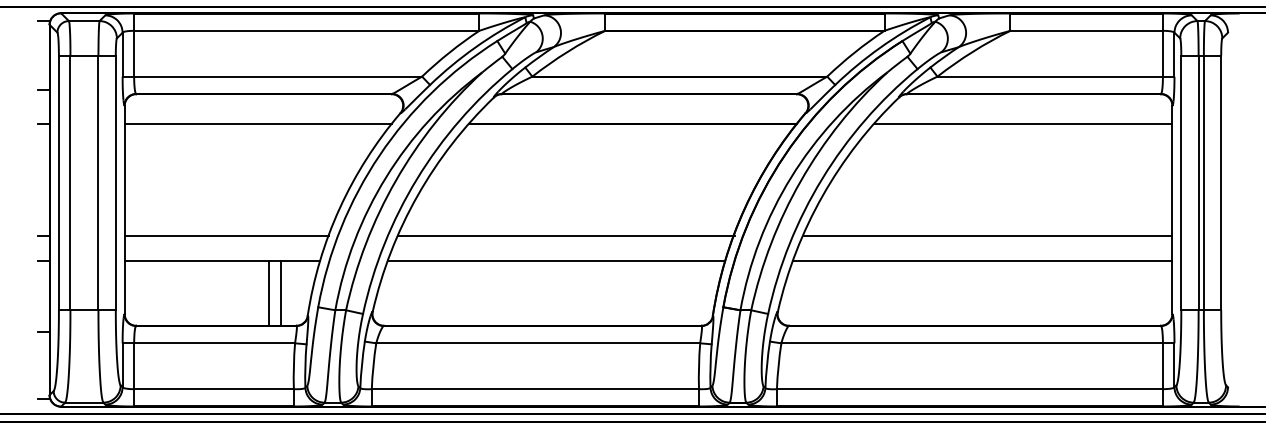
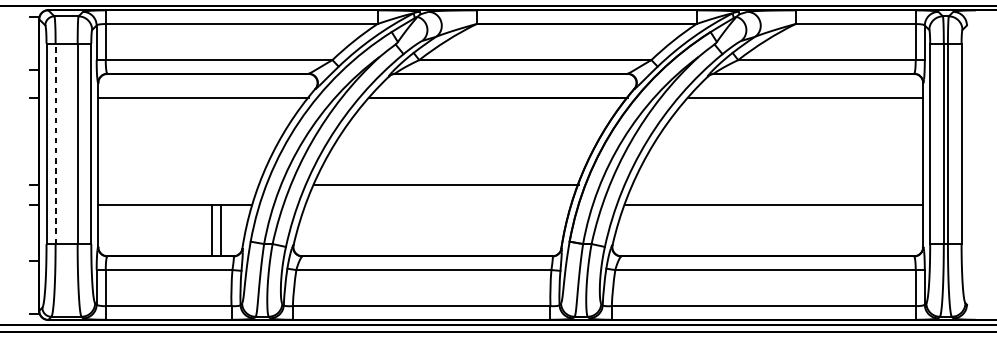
line: (70, 182) -> (55, 143), solid -> dashed
line: (226, 235) -> (178, 185), removed
line: (987, 235) -> (777, 185), removed
line: (556, 260) -> (438, 204), removed

